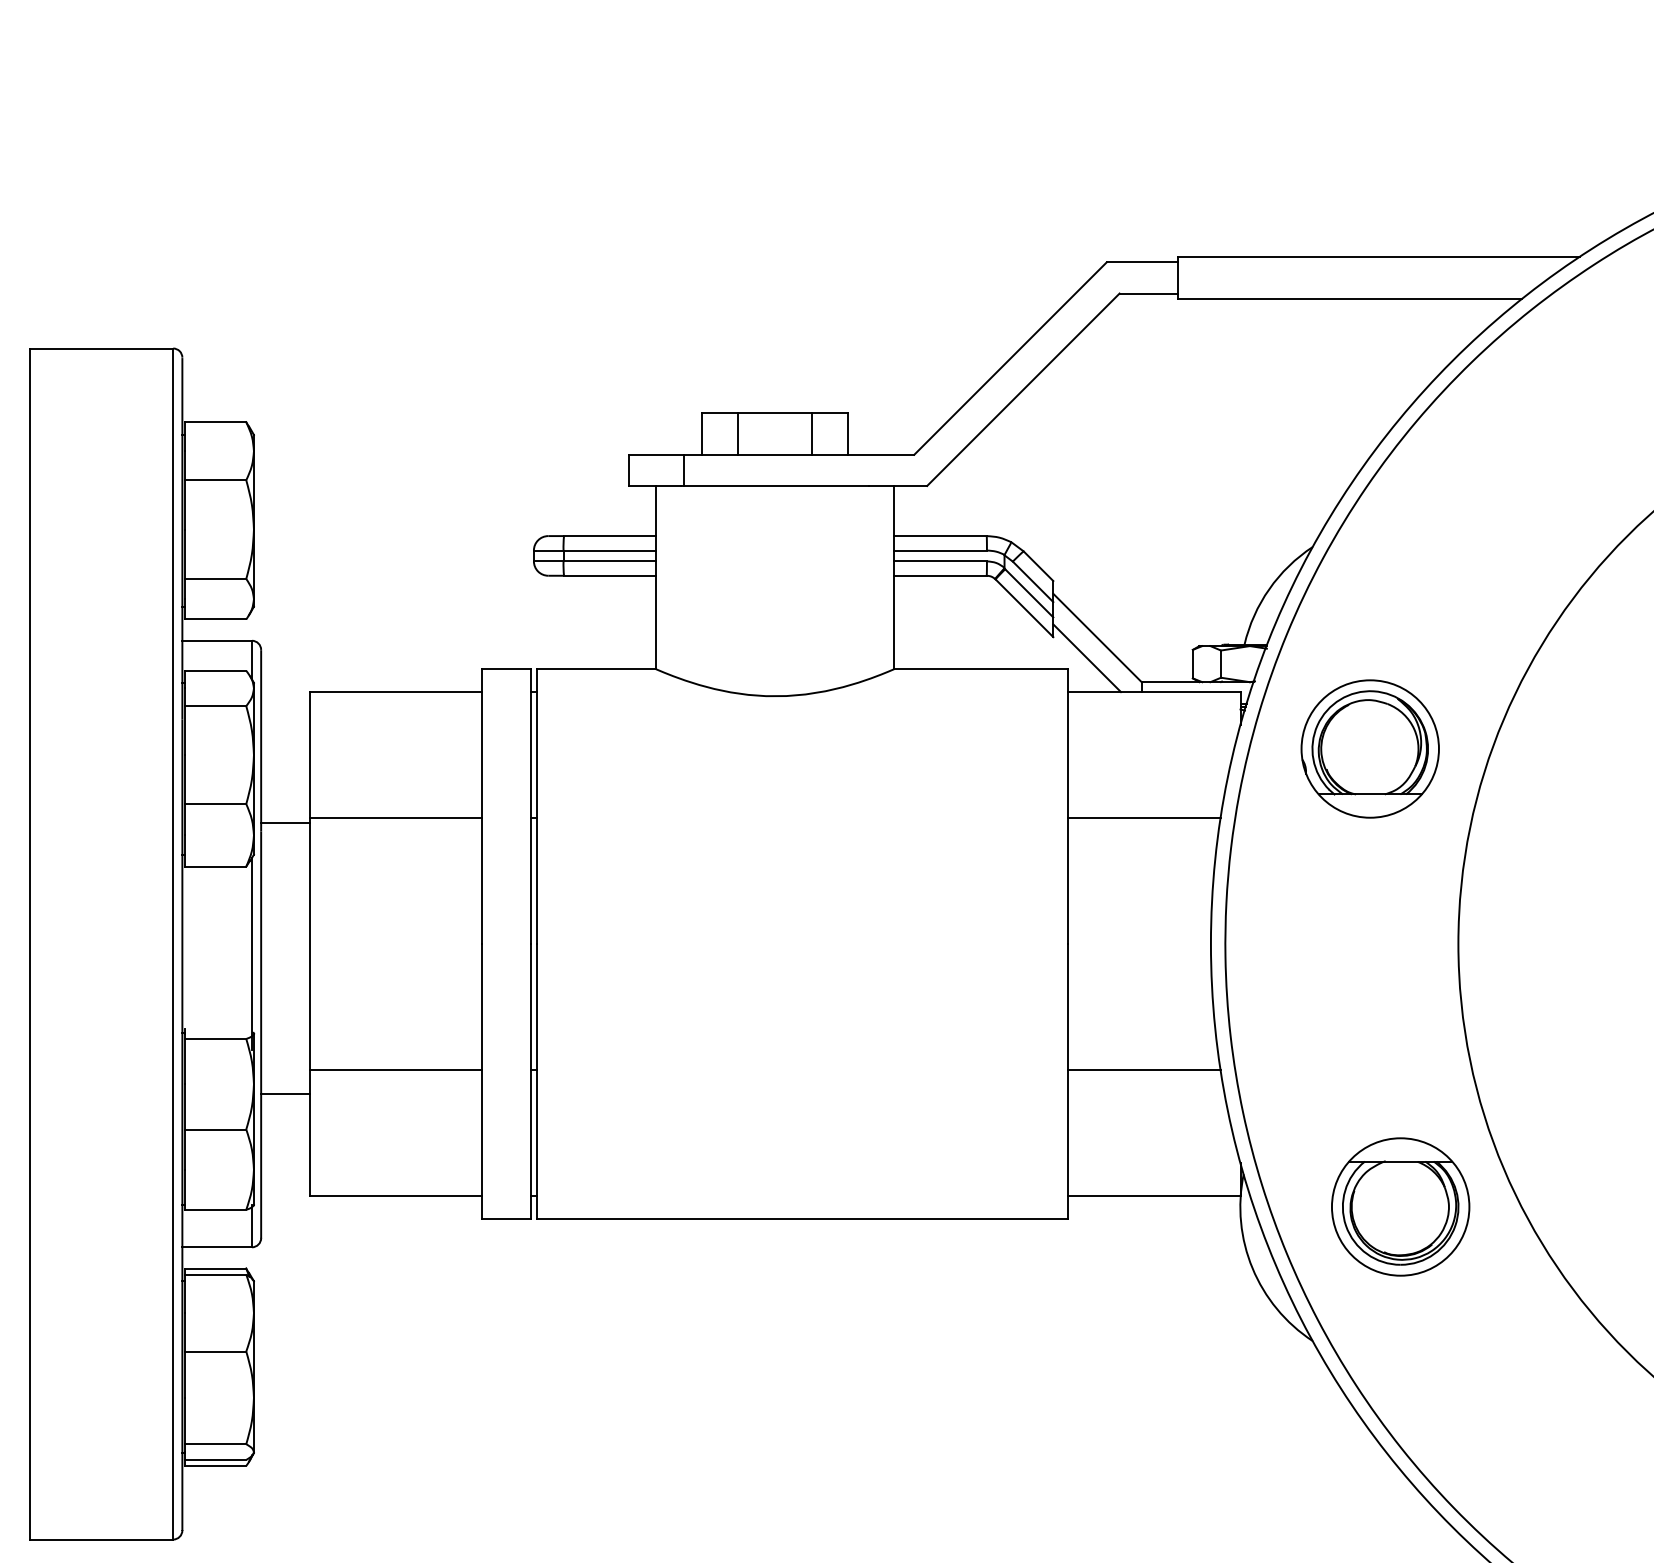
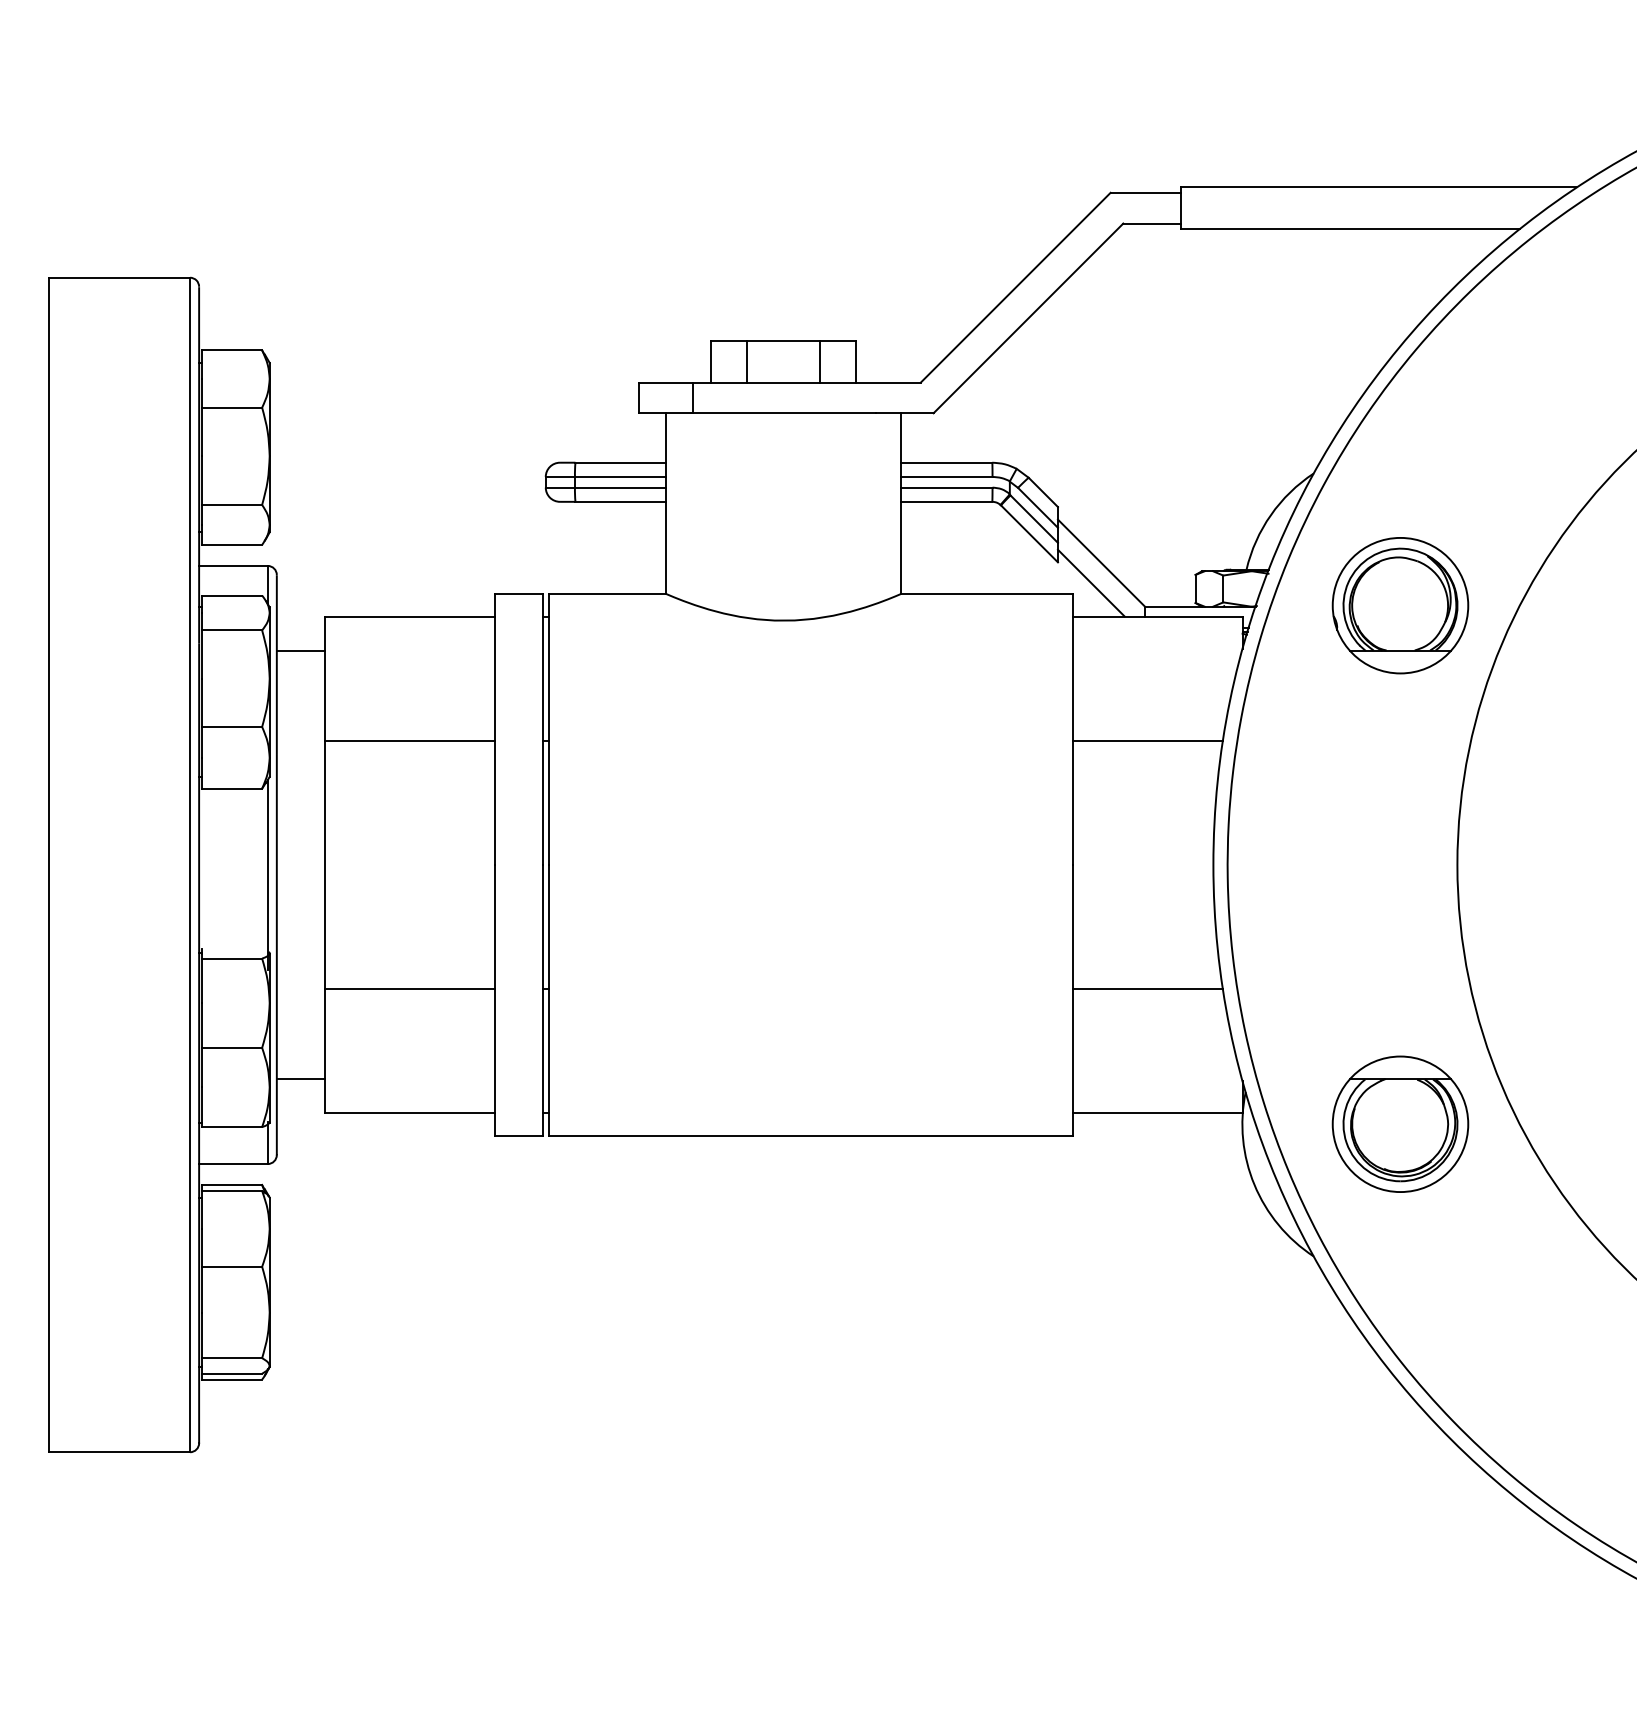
part: (1370, 748) -> (1400, 605), moved
line: (285, 822) -> (300, 650), moved
line: (285, 1093) -> (300, 1079), moved

